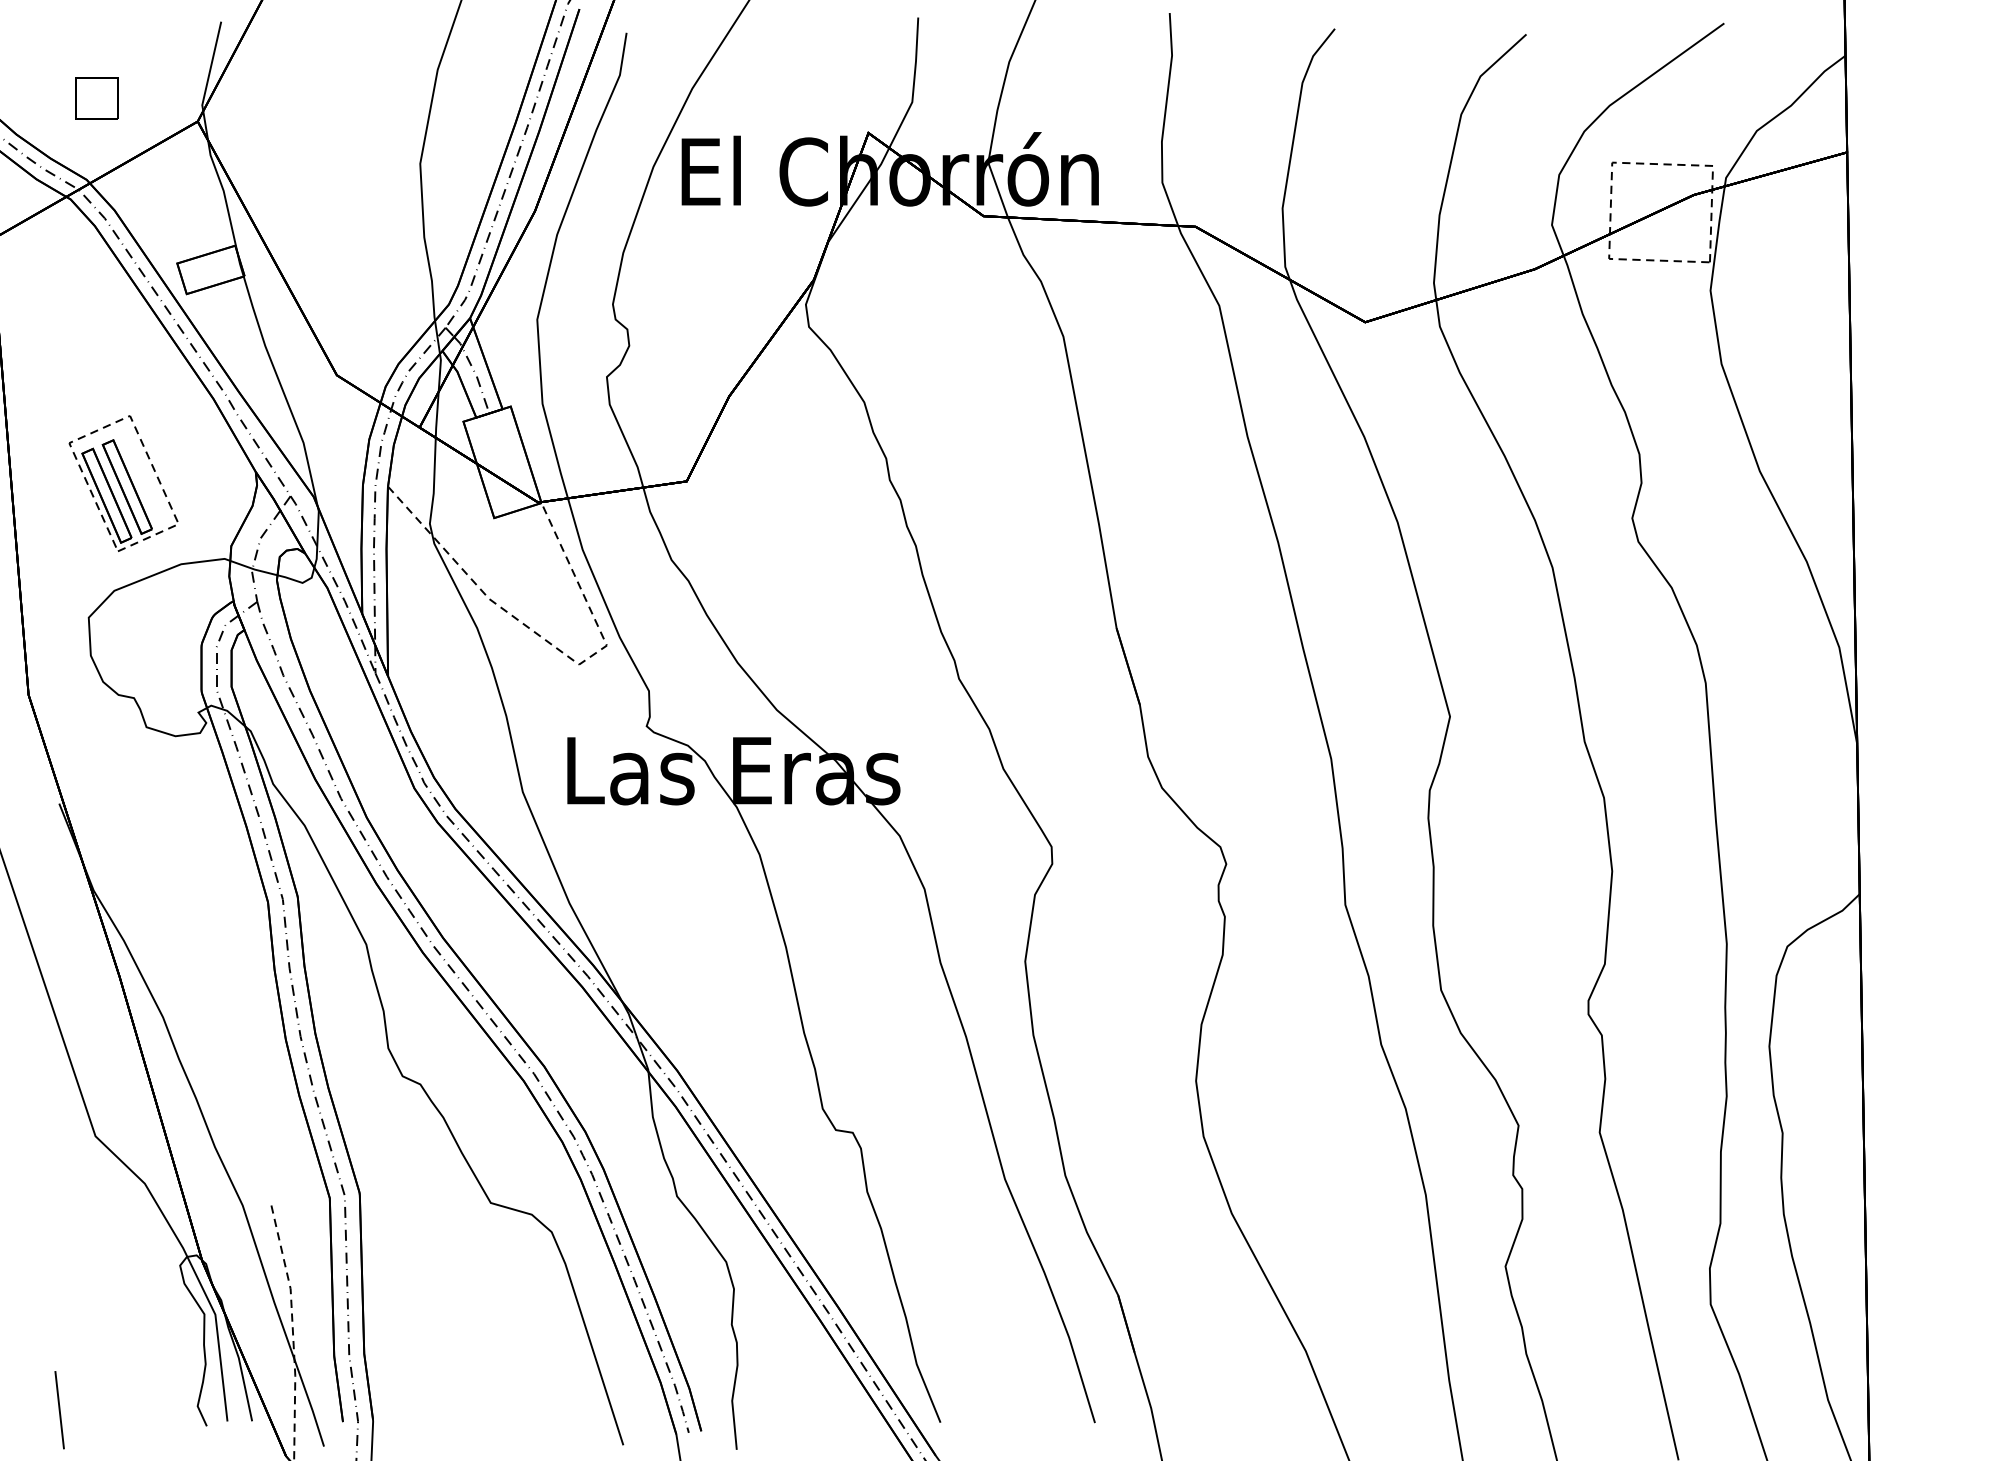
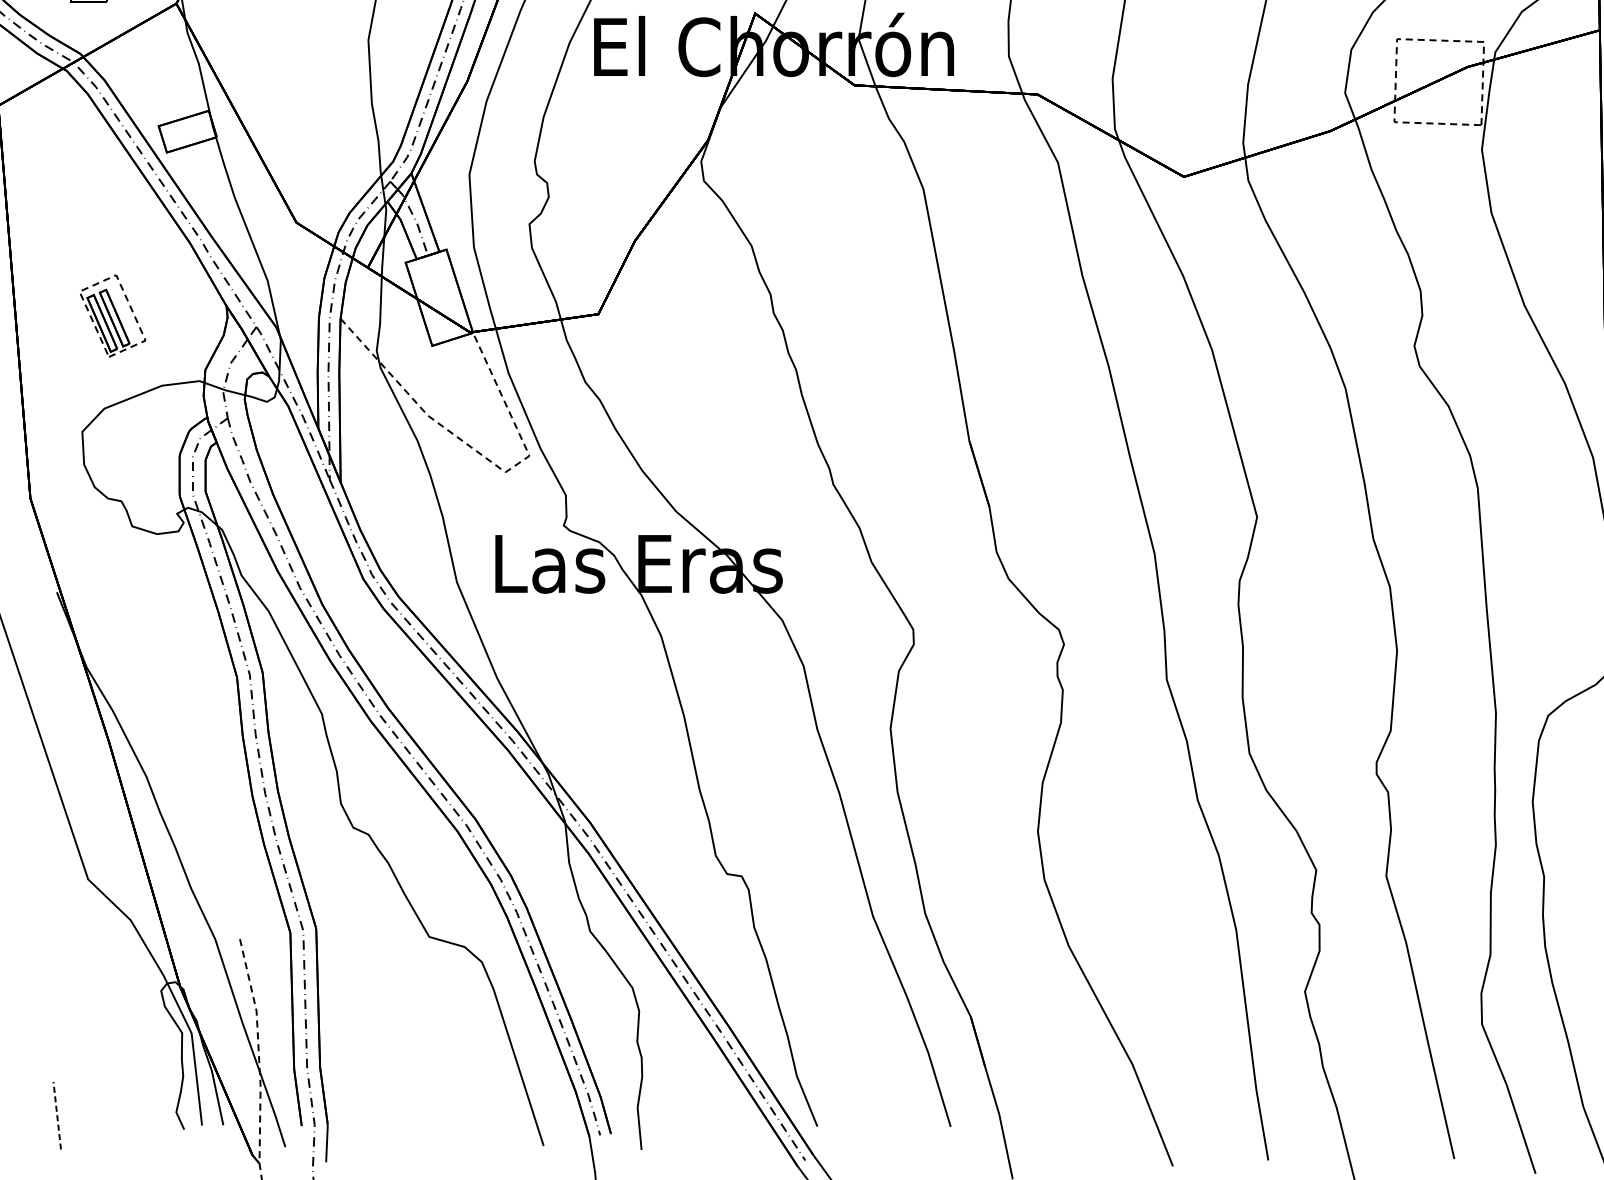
part: (123, 483) -> (112, 316), size x0.7
line: (59, 1409) -> (57, 1115), solid -> dashed

